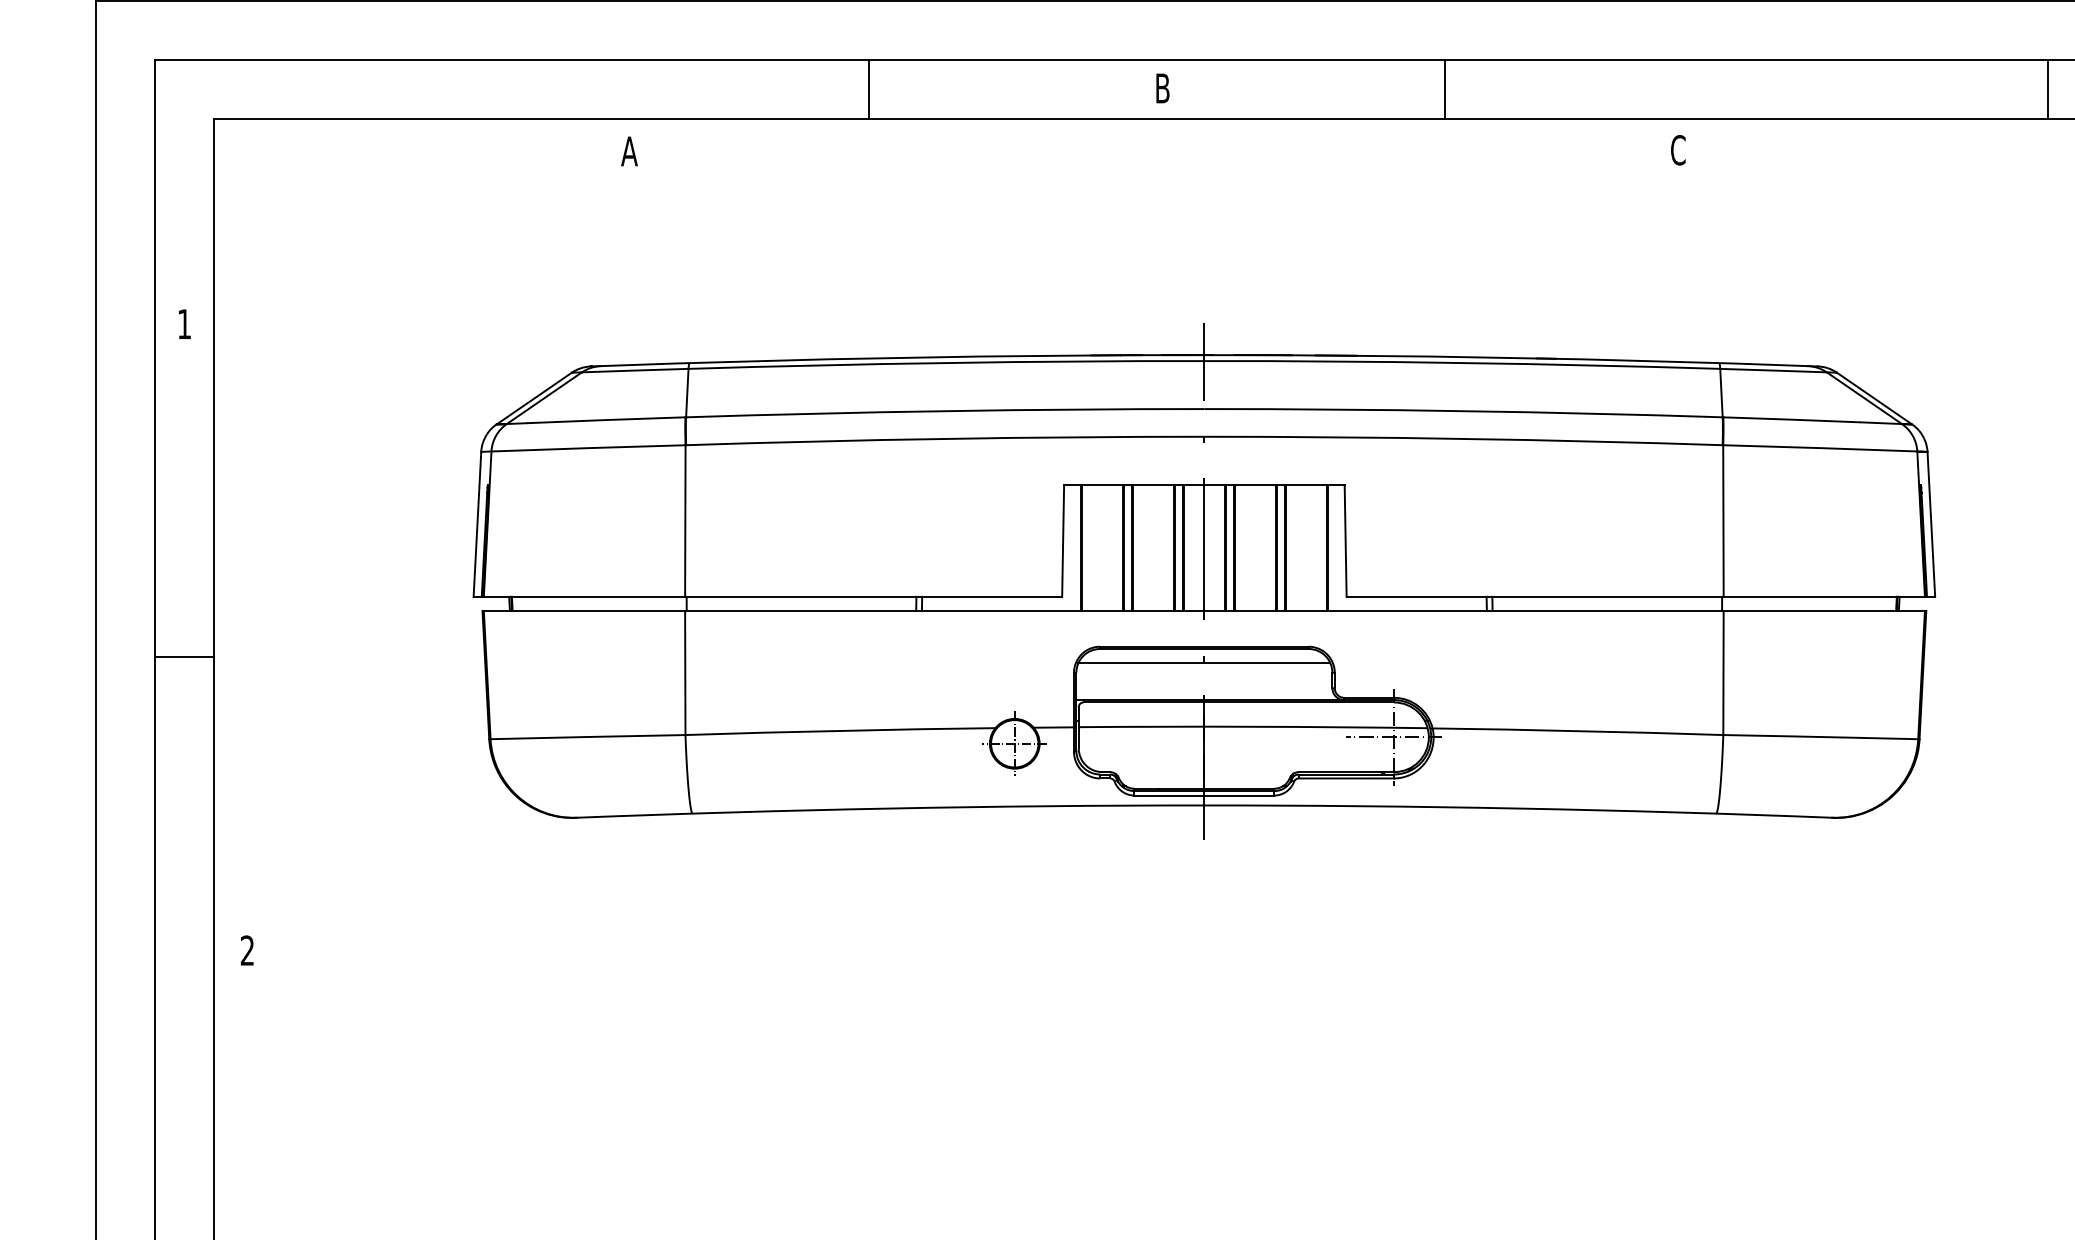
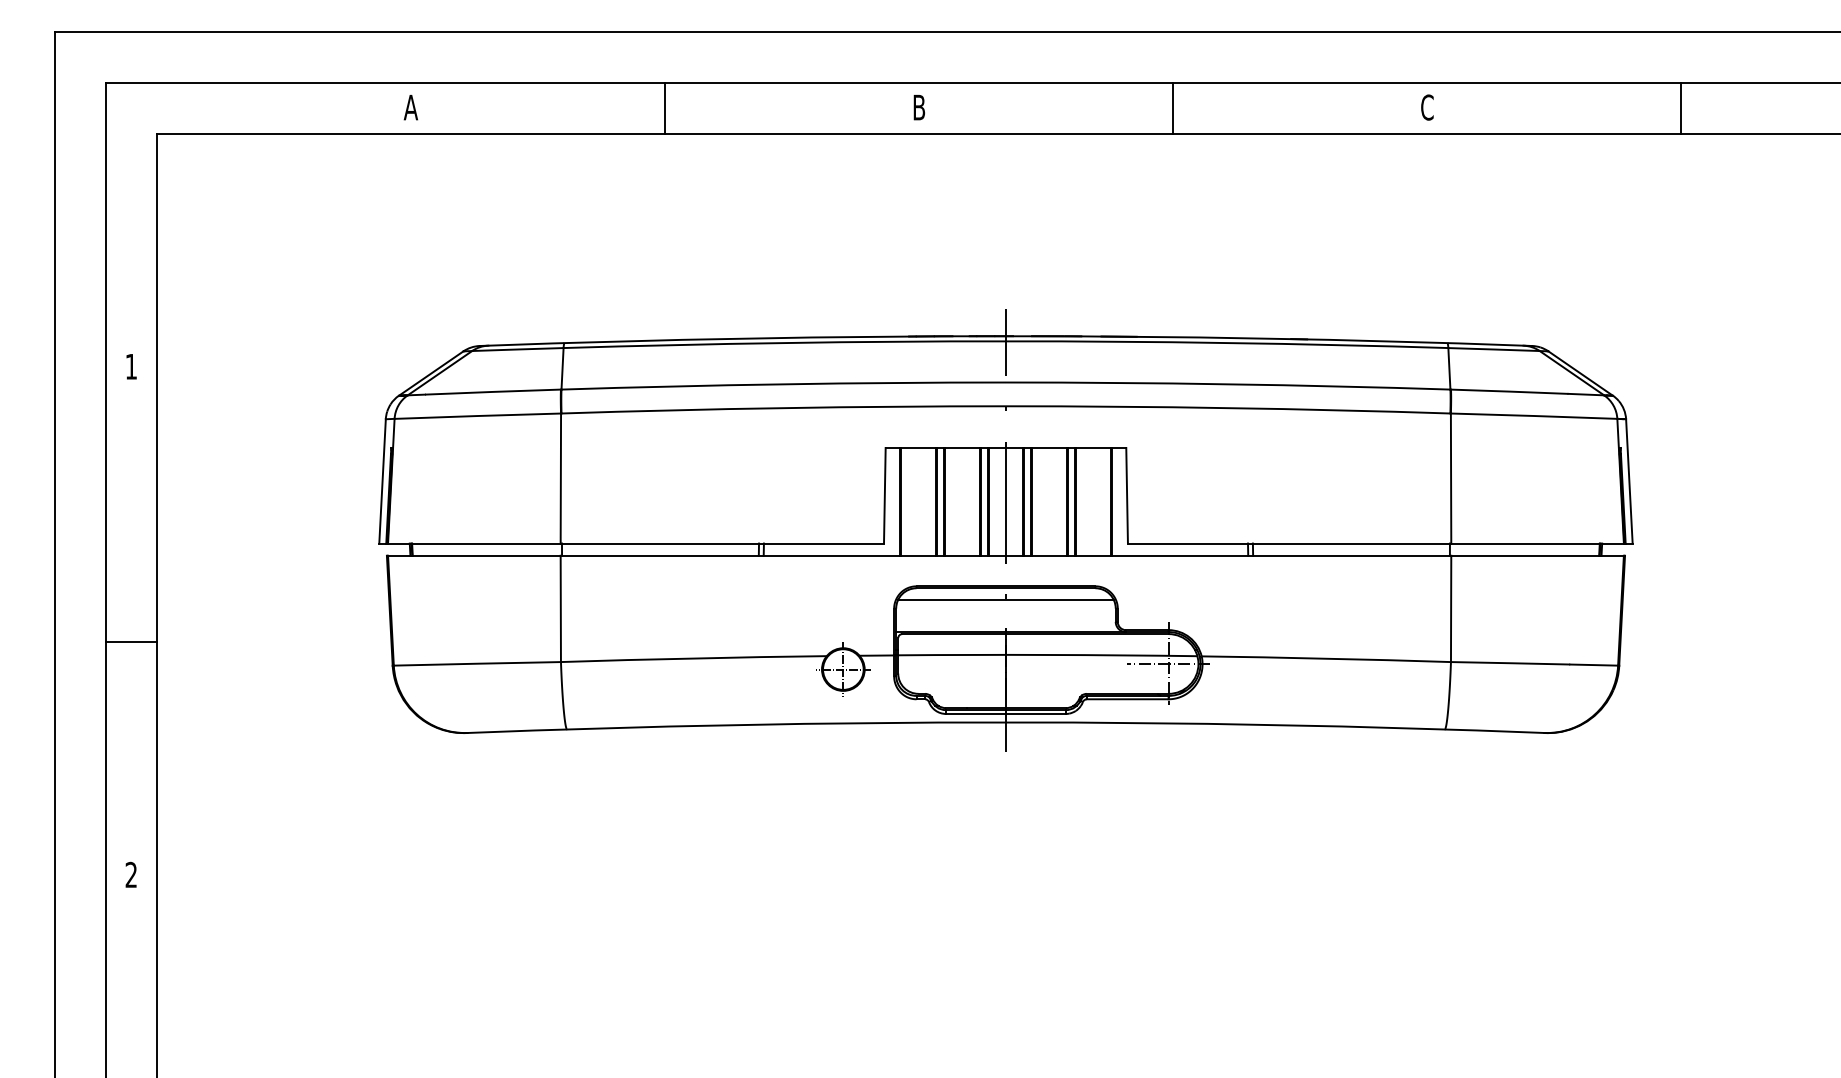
text: (1161, 88) -> (918, 107), moved
line: (869, 89) -> (665, 108), moved
line: (1445, 89) -> (1173, 108), moved
line: (2048, 89) -> (1681, 108), moved
text: (1678, 150) -> (1427, 107), moved
text: (628, 151) -> (410, 107), moved
text: (184, 323) -> (131, 366), moved
line: (184, 657) -> (131, 642), moved
text: (246, 950) -> (130, 874), moved

